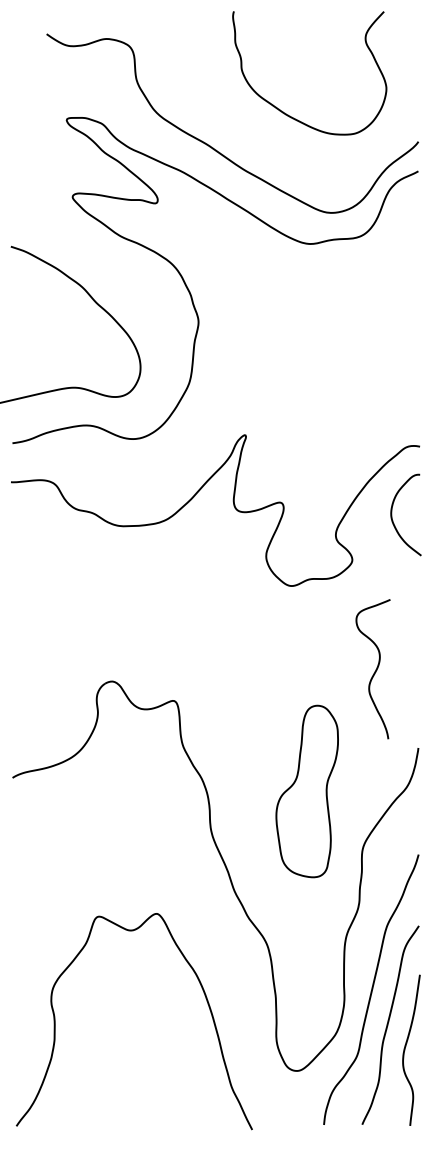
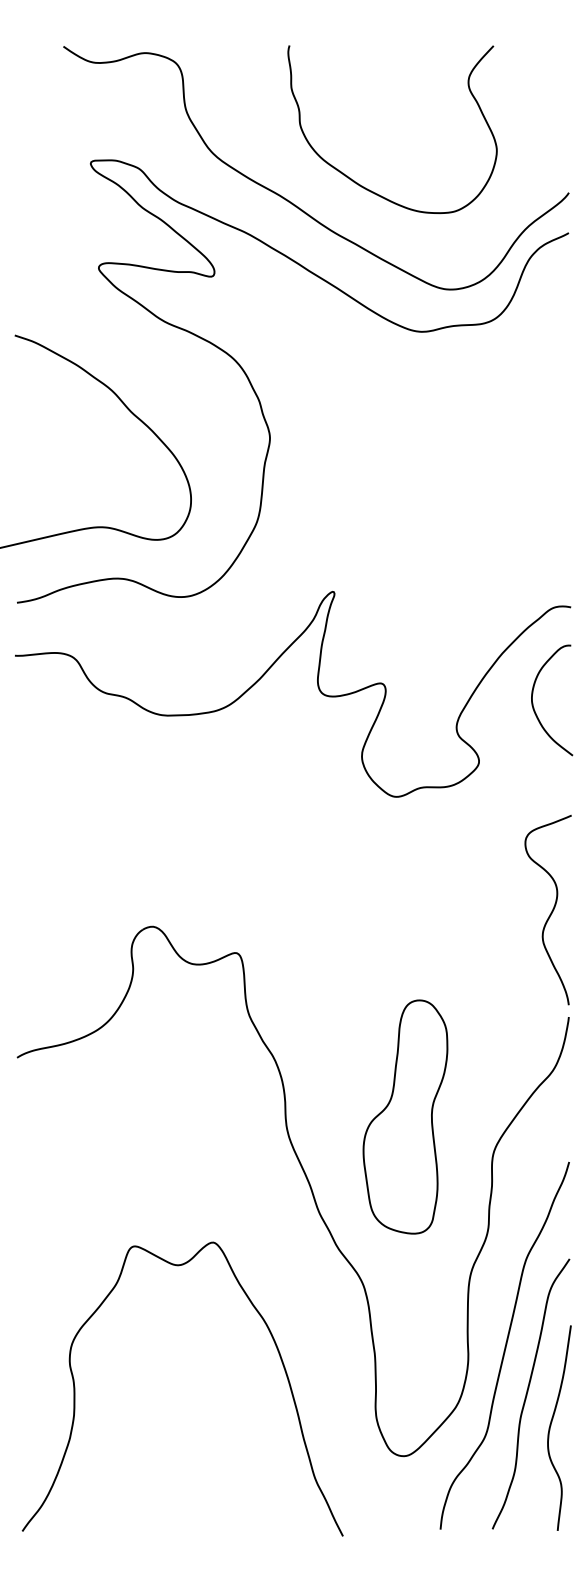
curve: (283, 111) -> (356, 181), moved
curve: (374, 671) -> (549, 913), moved
part: (306, 791) -> (404, 1117), moved

